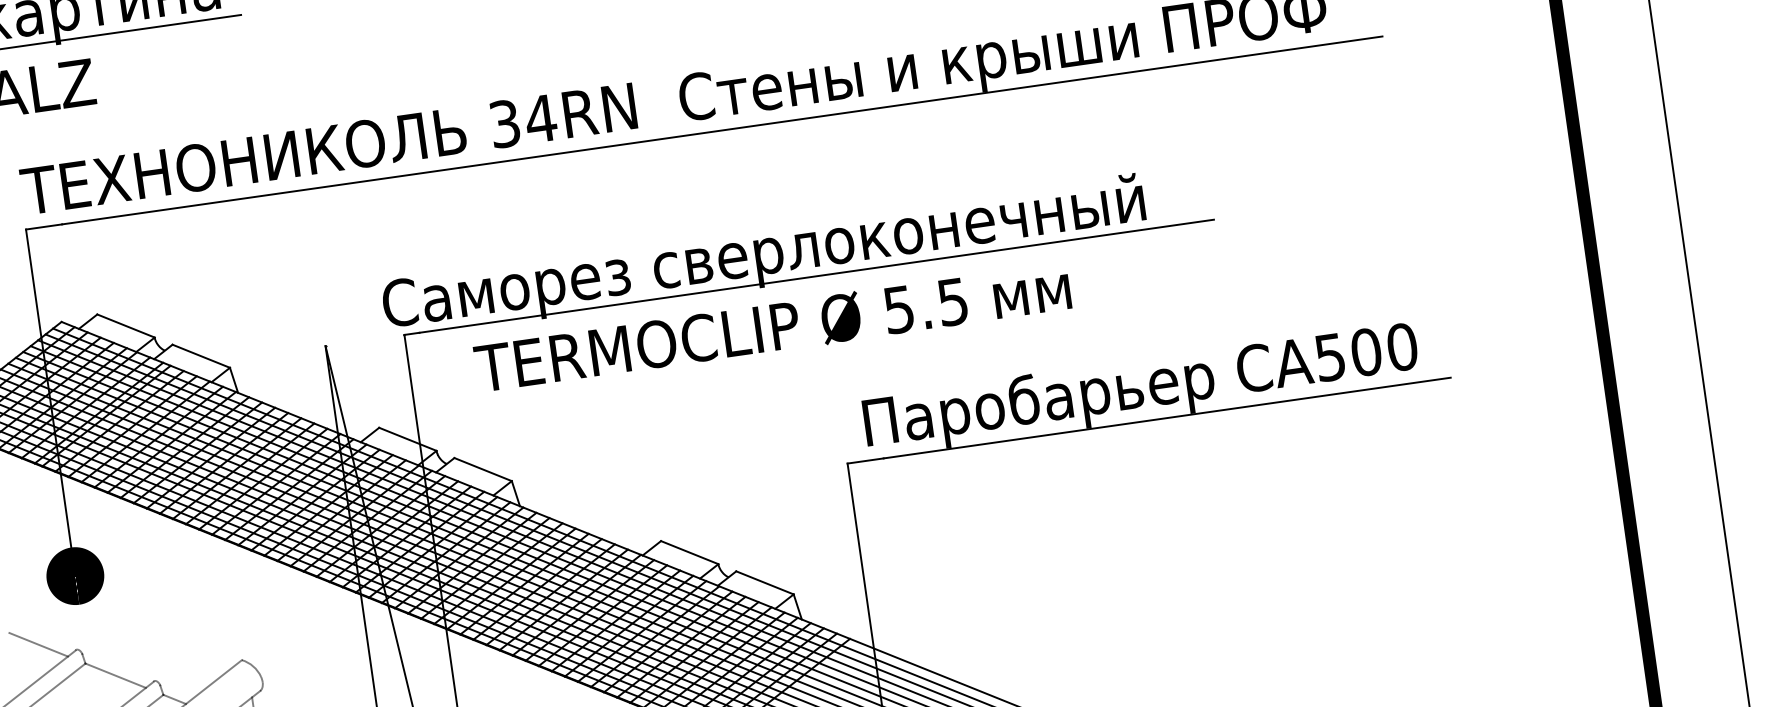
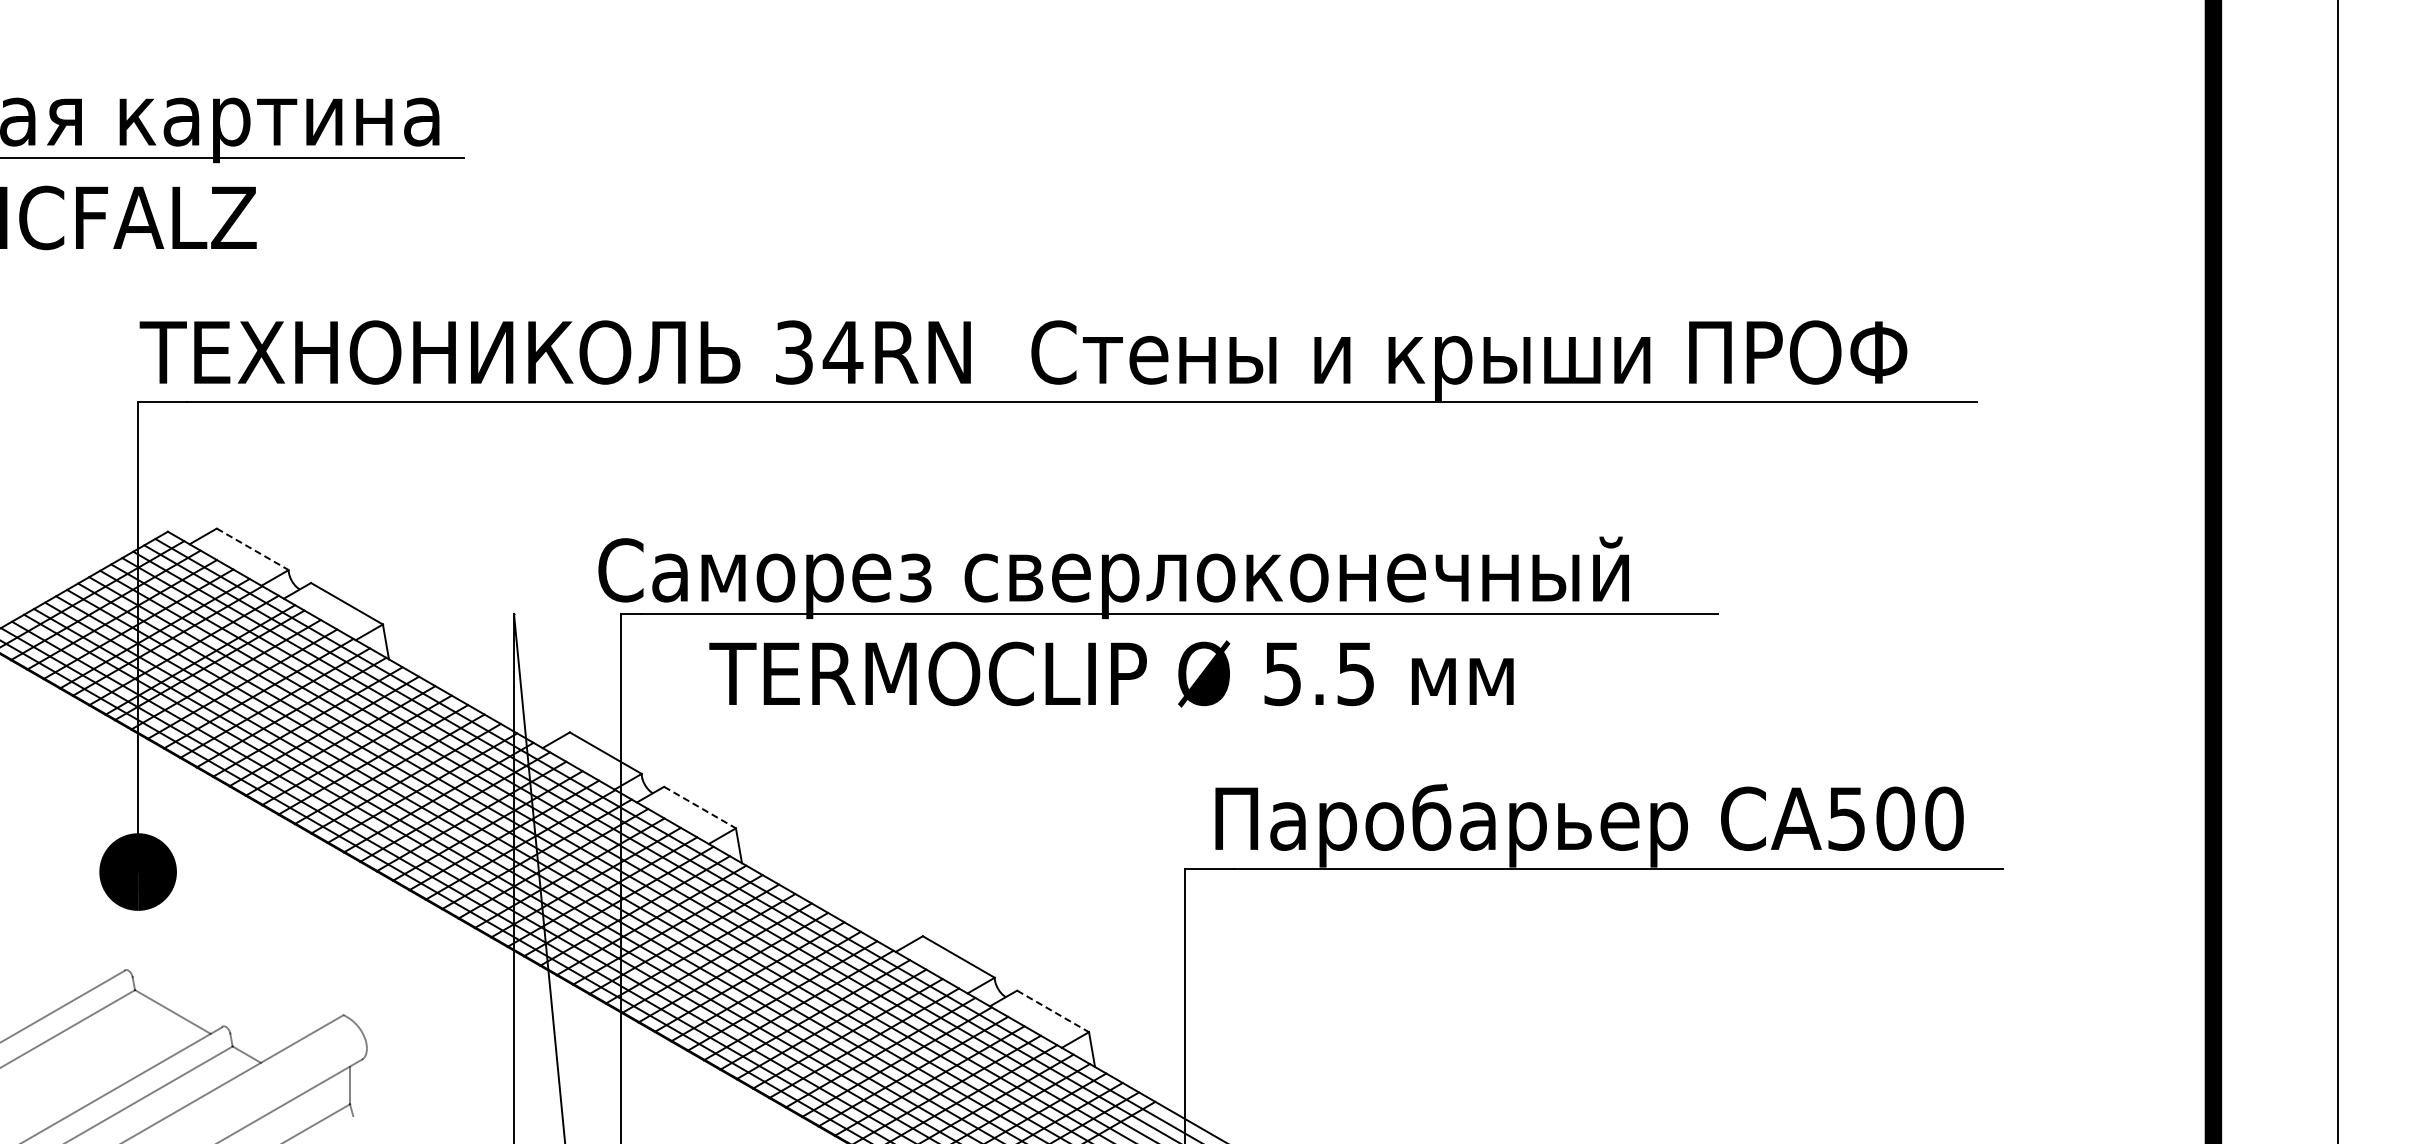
line: (125, 326) -> (252, 549), solid -> dashed
line: (483, 469) -> (700, 807), solid -> dashed
line: (765, 582) -> (1053, 1011), solid -> dashed
line: (38, 644) -> (76, 956), removed

